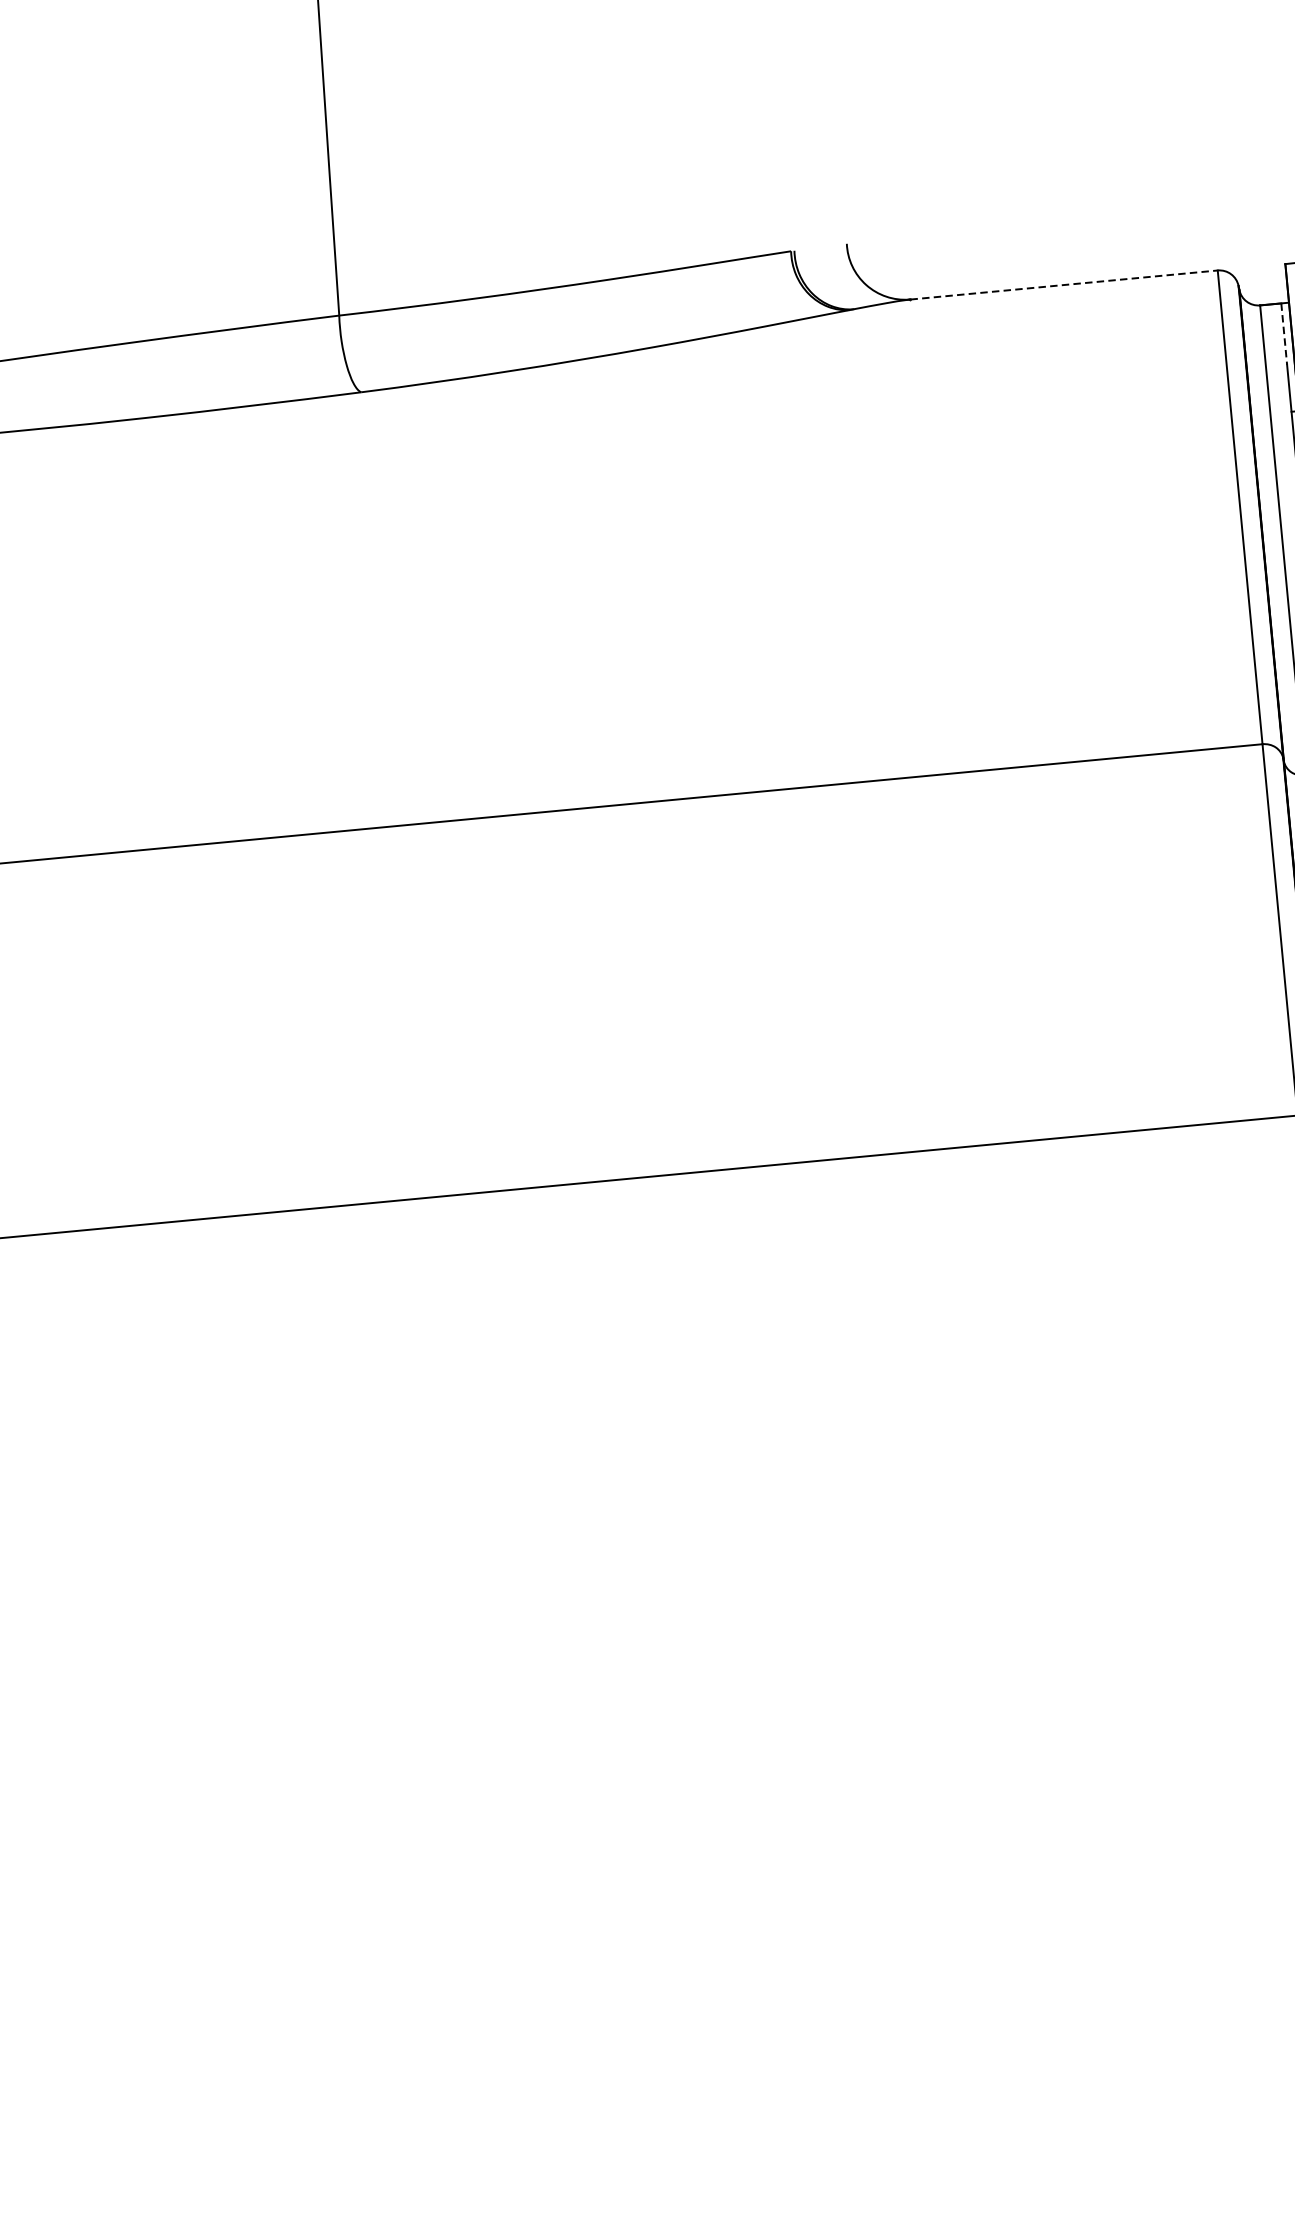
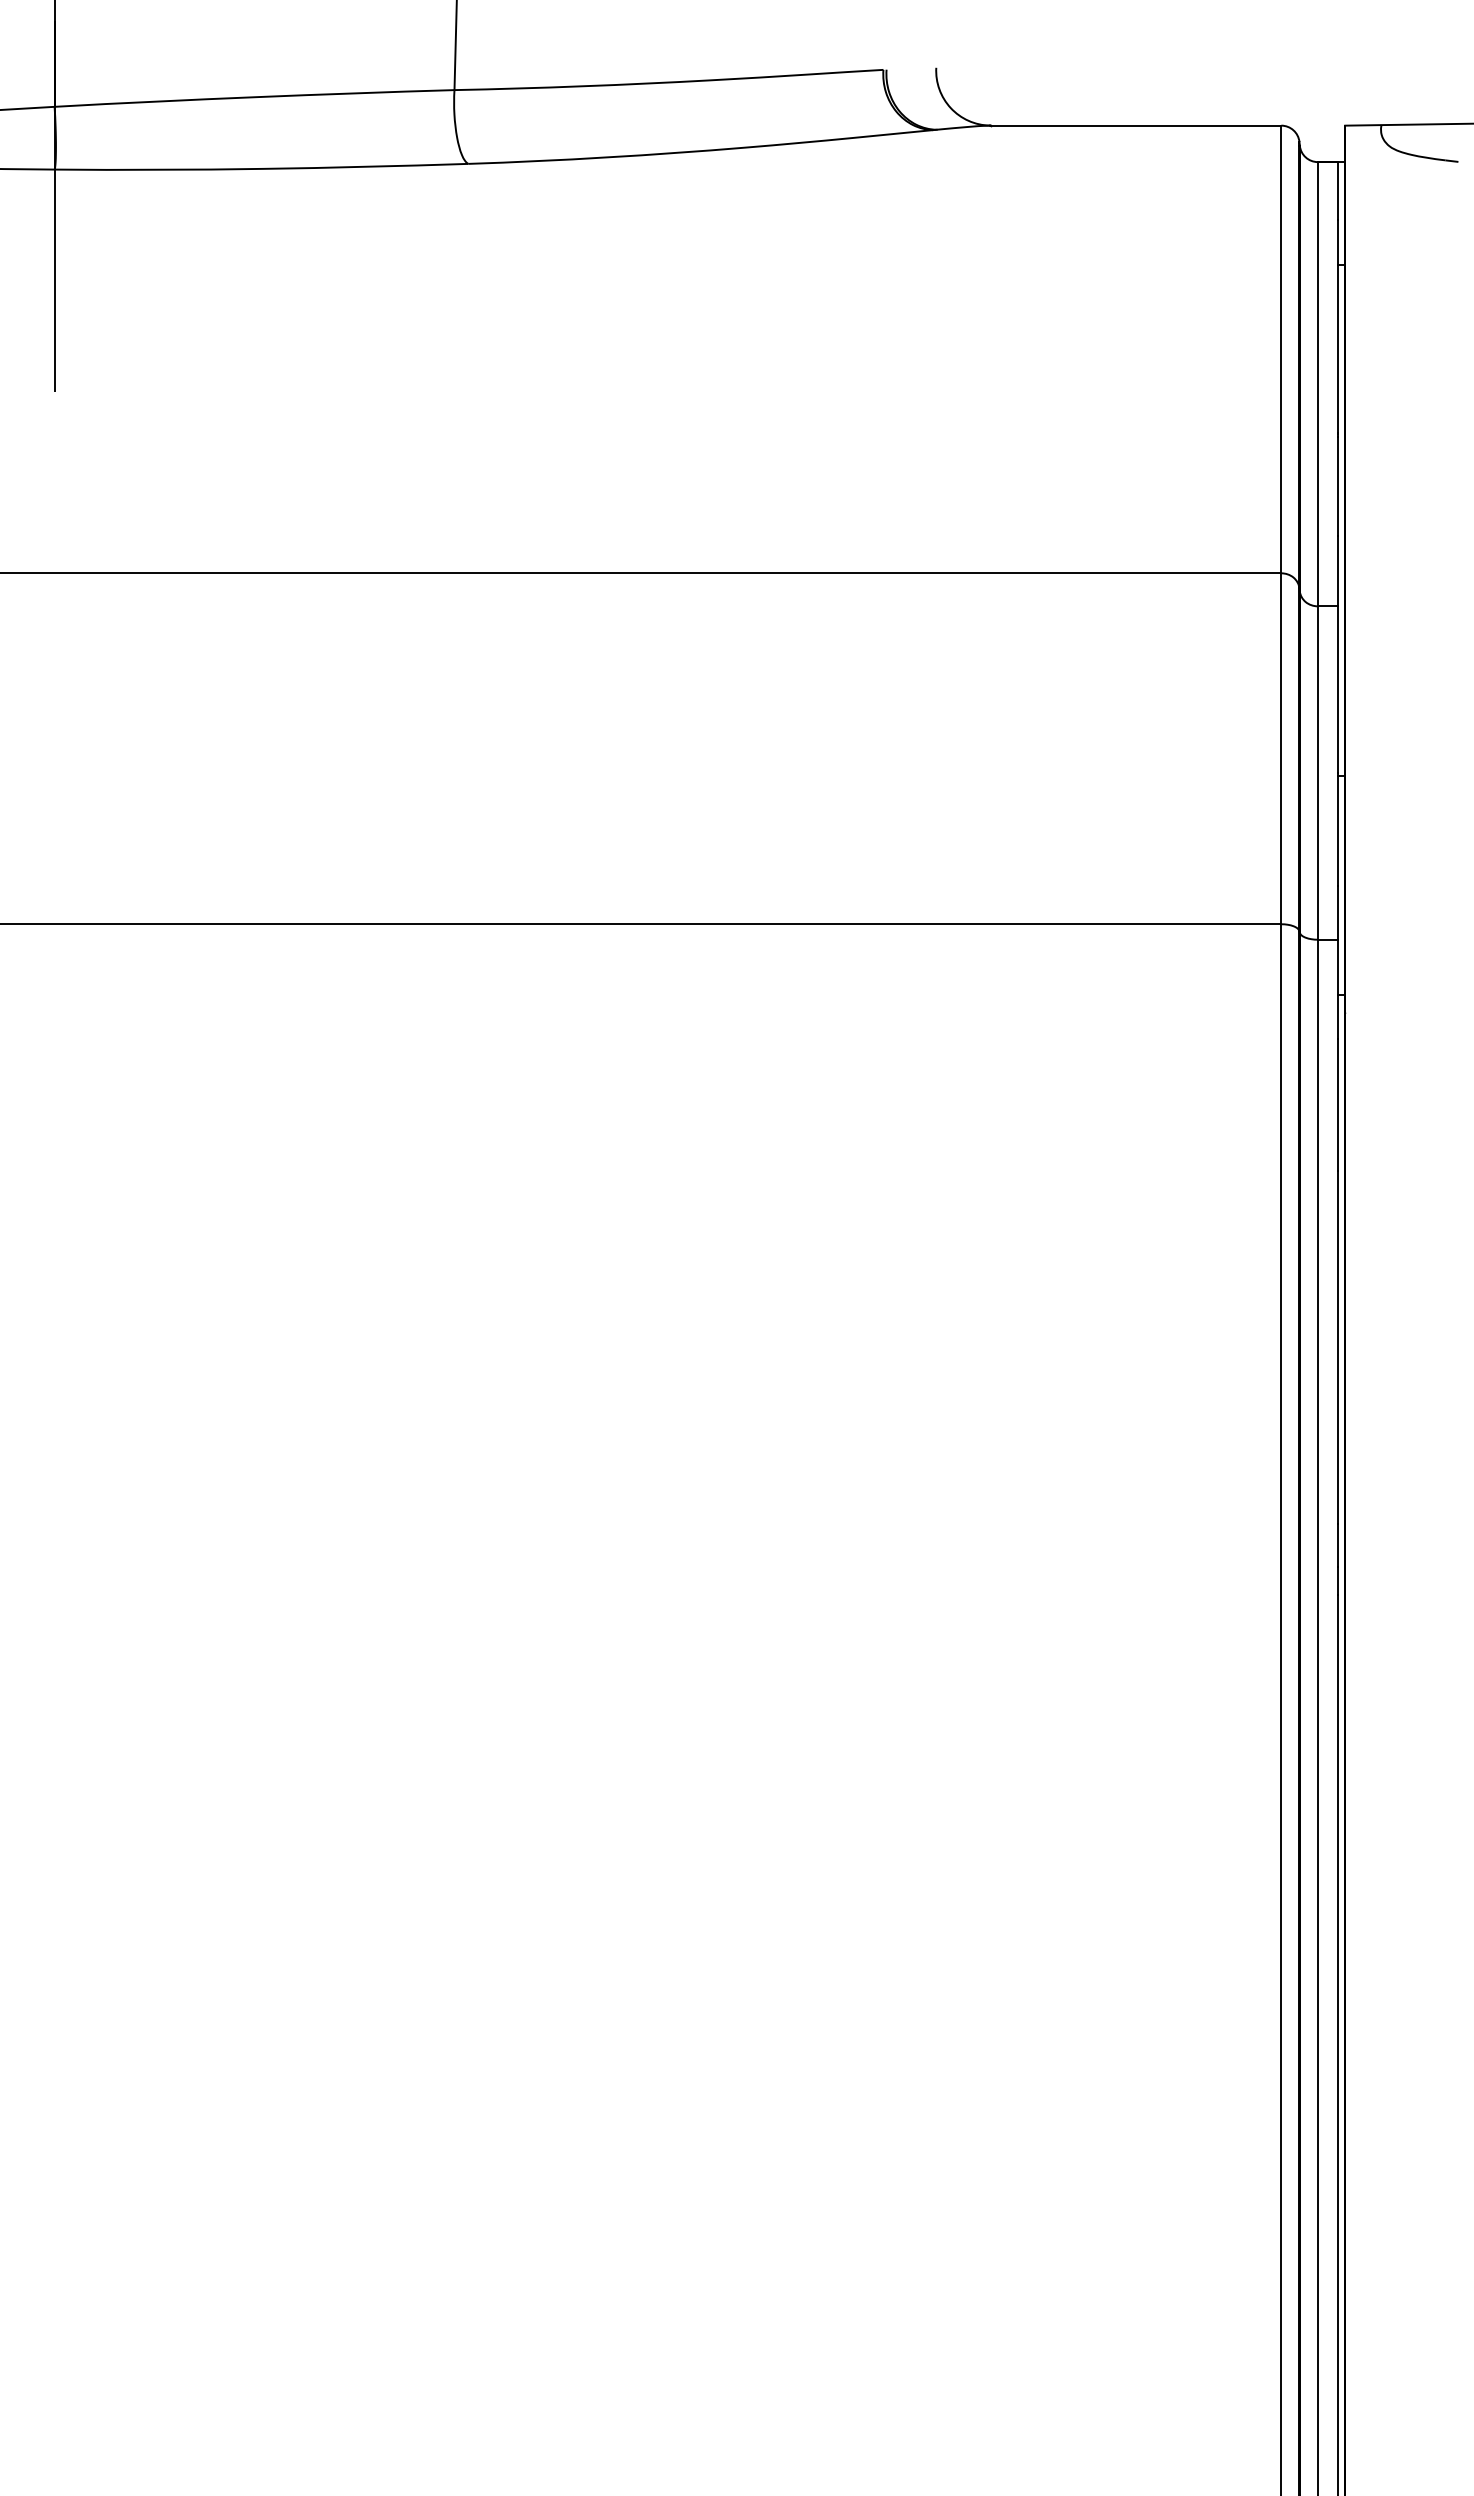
line: (1064, 284) -> (1136, 125), dashed -> solid
line: (1283, 334) -> (1337, 191), dashed -> solid

